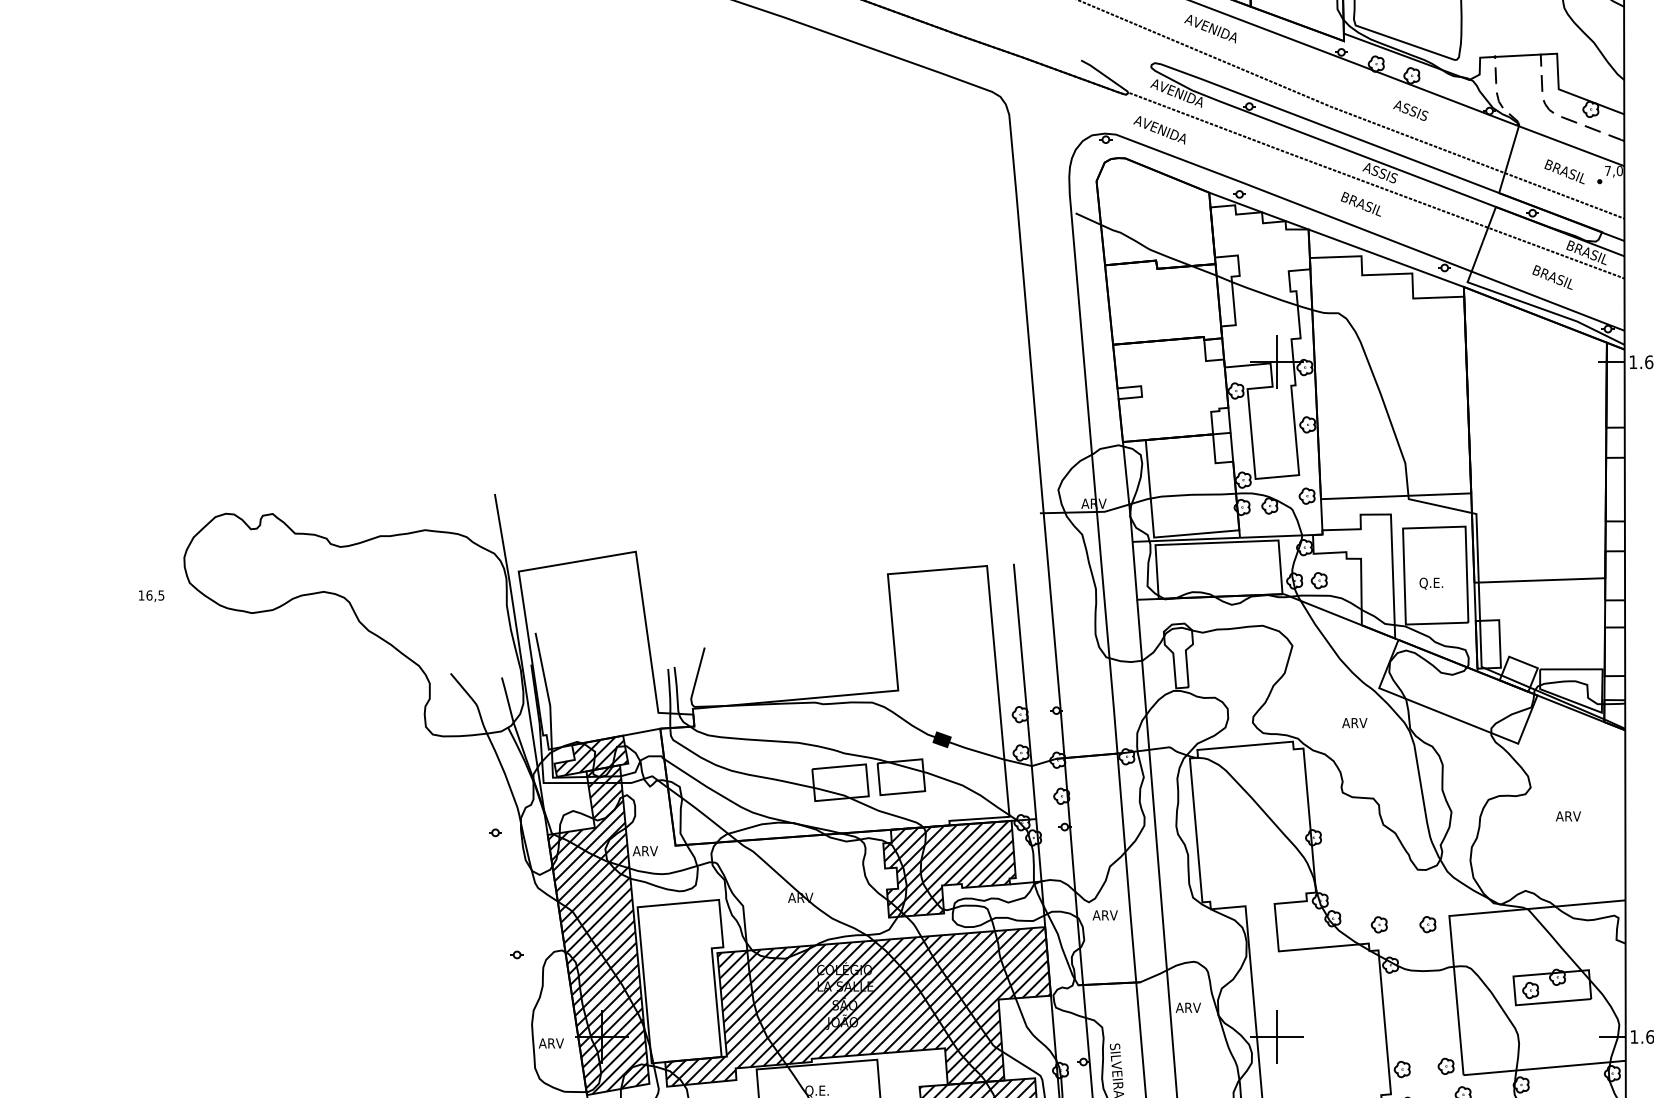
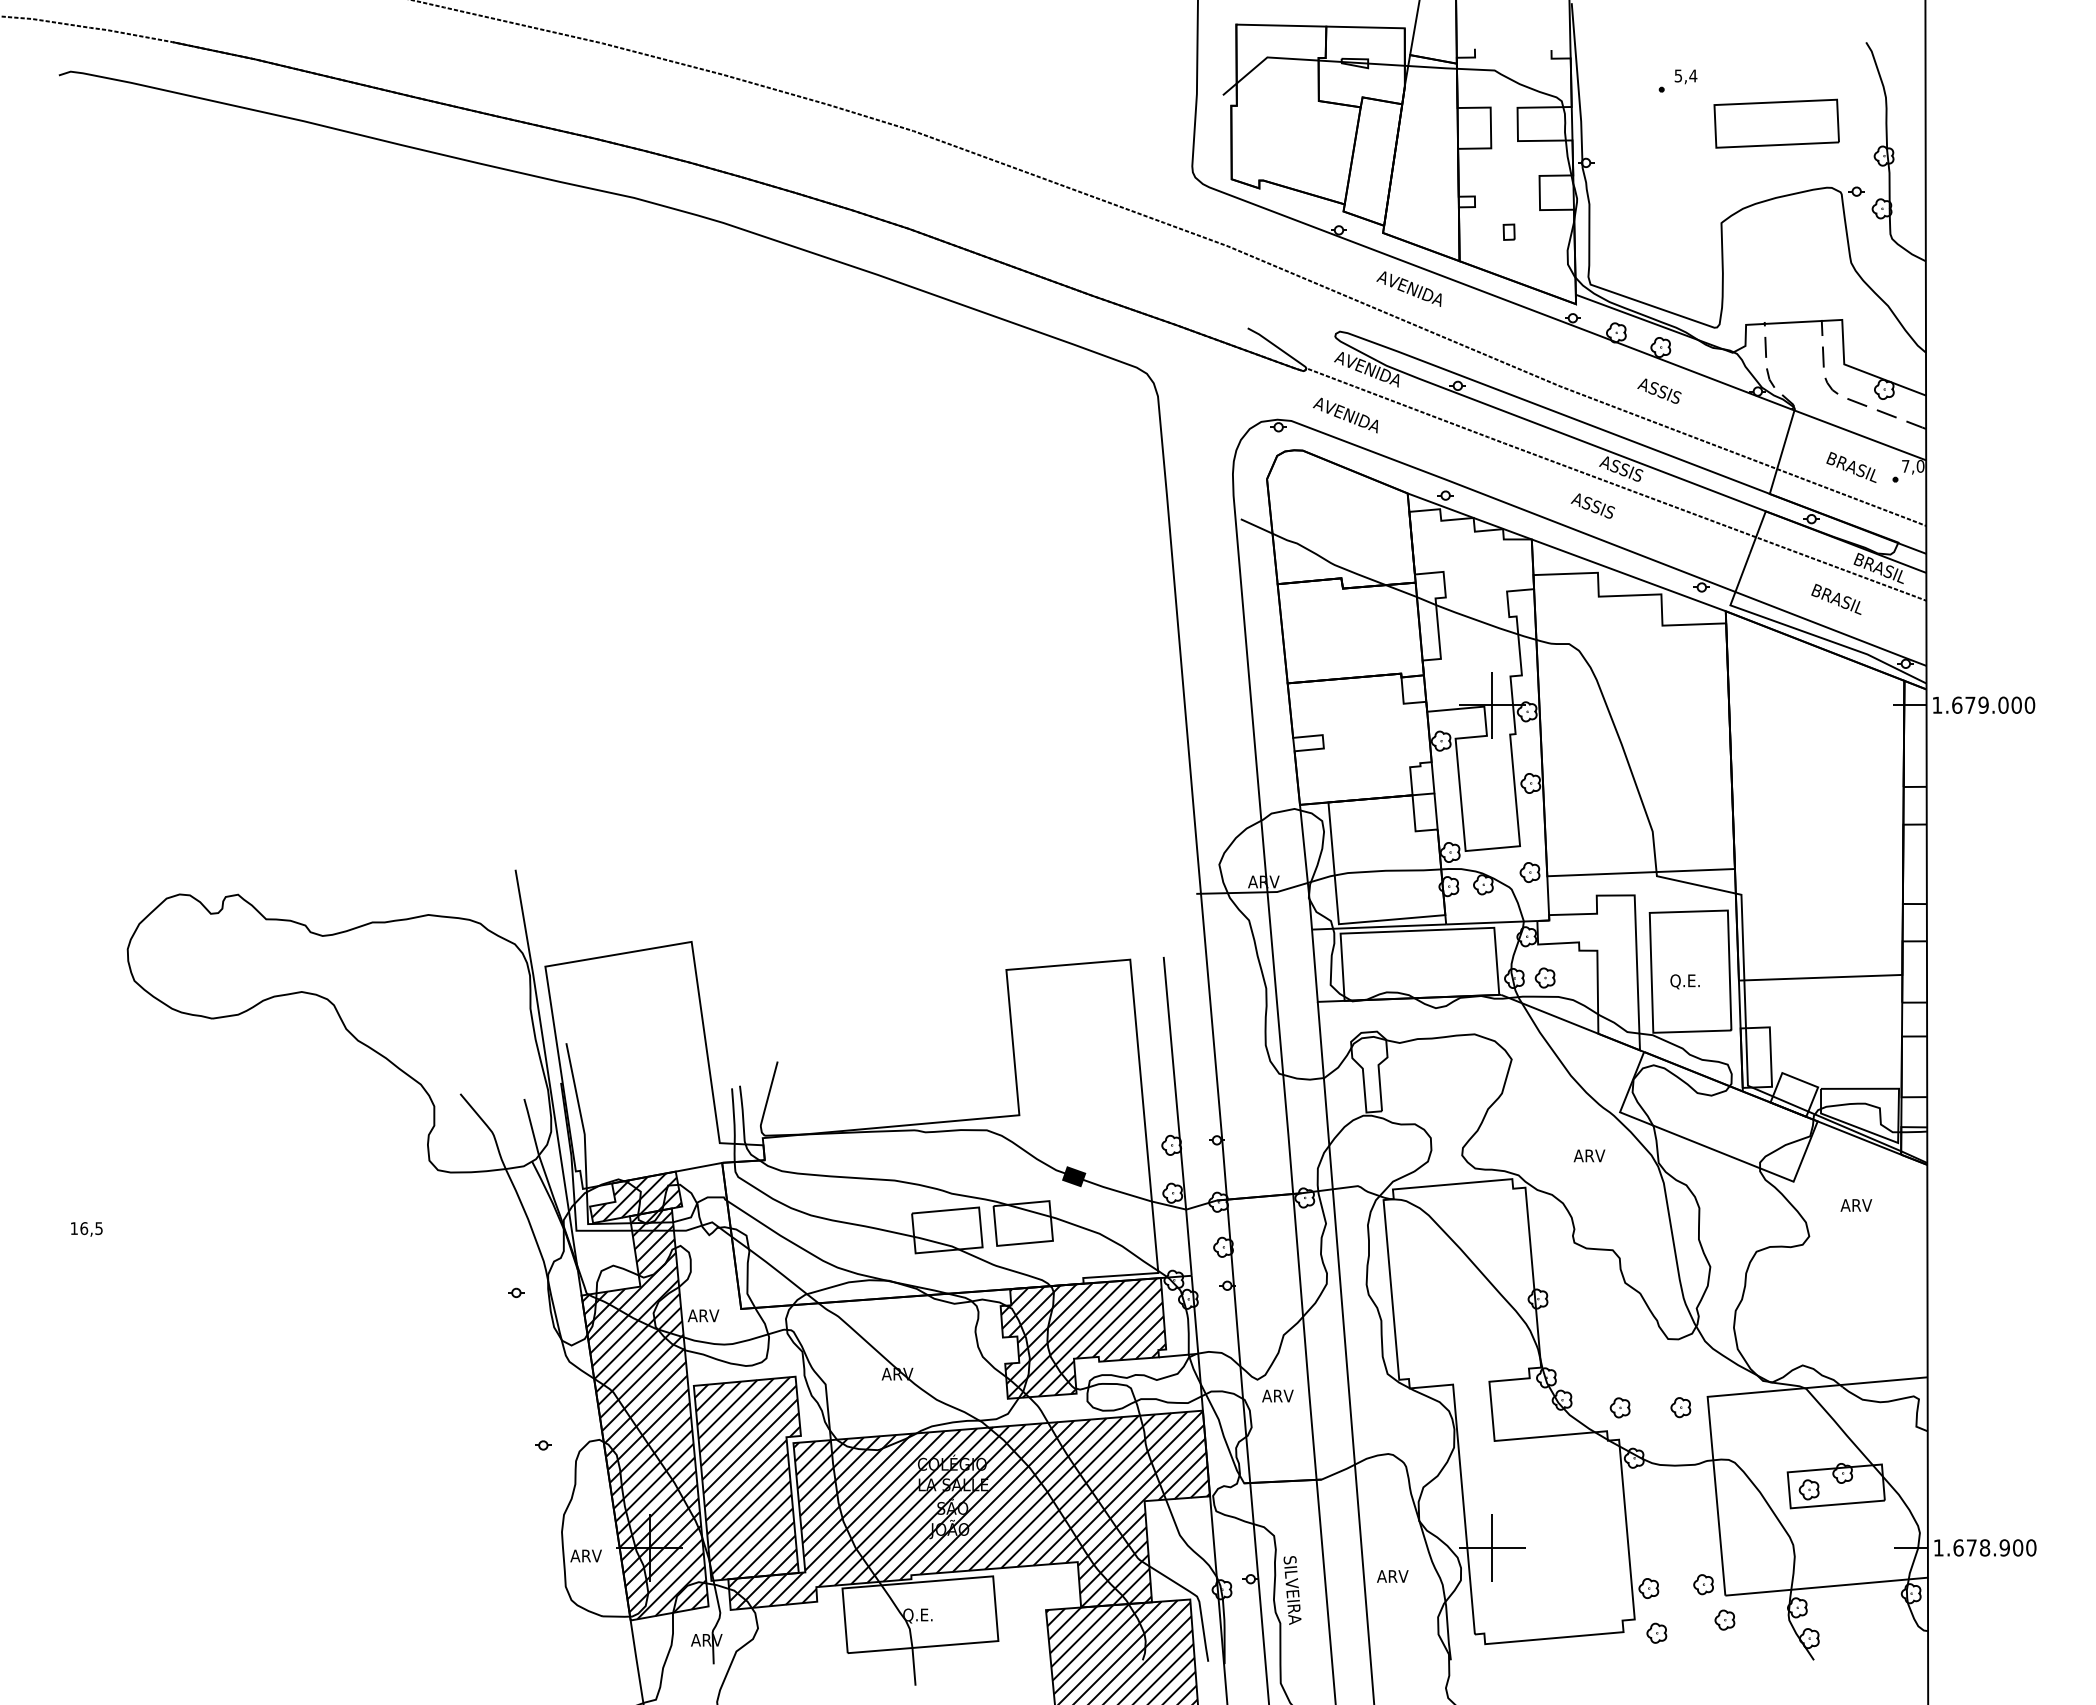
text: (1360, 203) -> (1596, 507), BRASIL -> ASSIS
text: (151, 596) -> (86, 1229), moved
text: (1568, 816) -> (1856, 1205), moved
hatch: (680, 981) -> (747, 1478), added
text: (1188, 1007) -> (1392, 1576), moved

